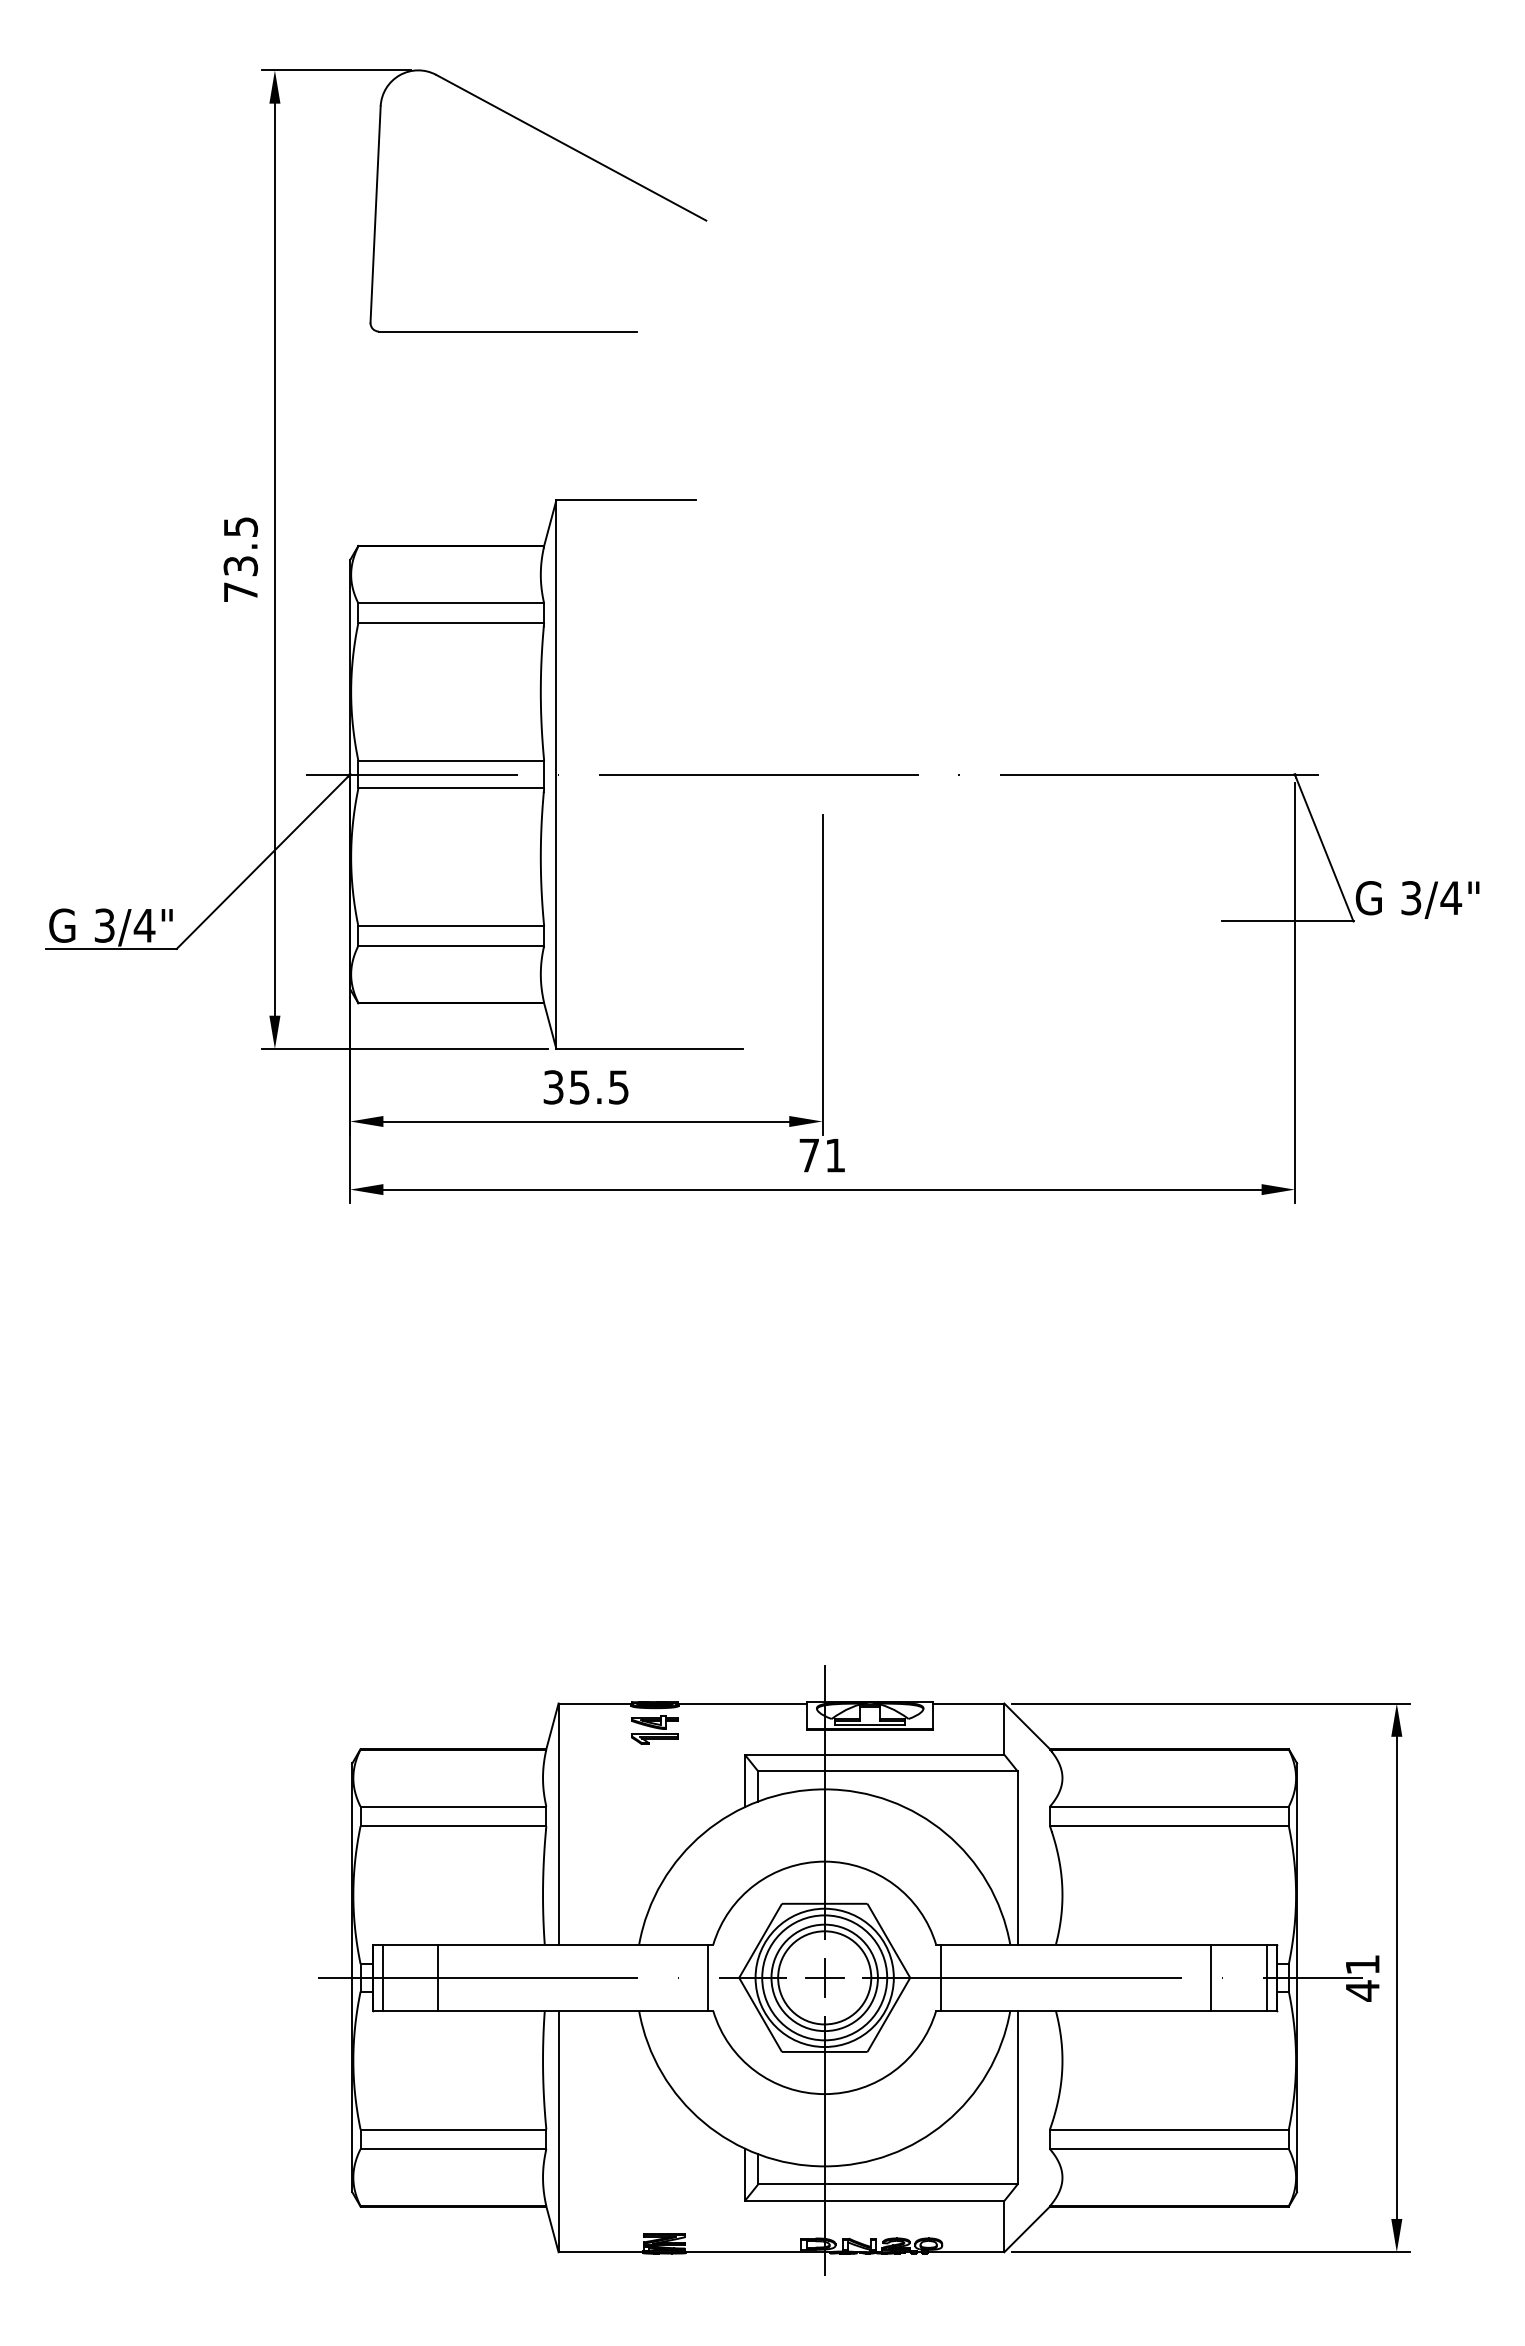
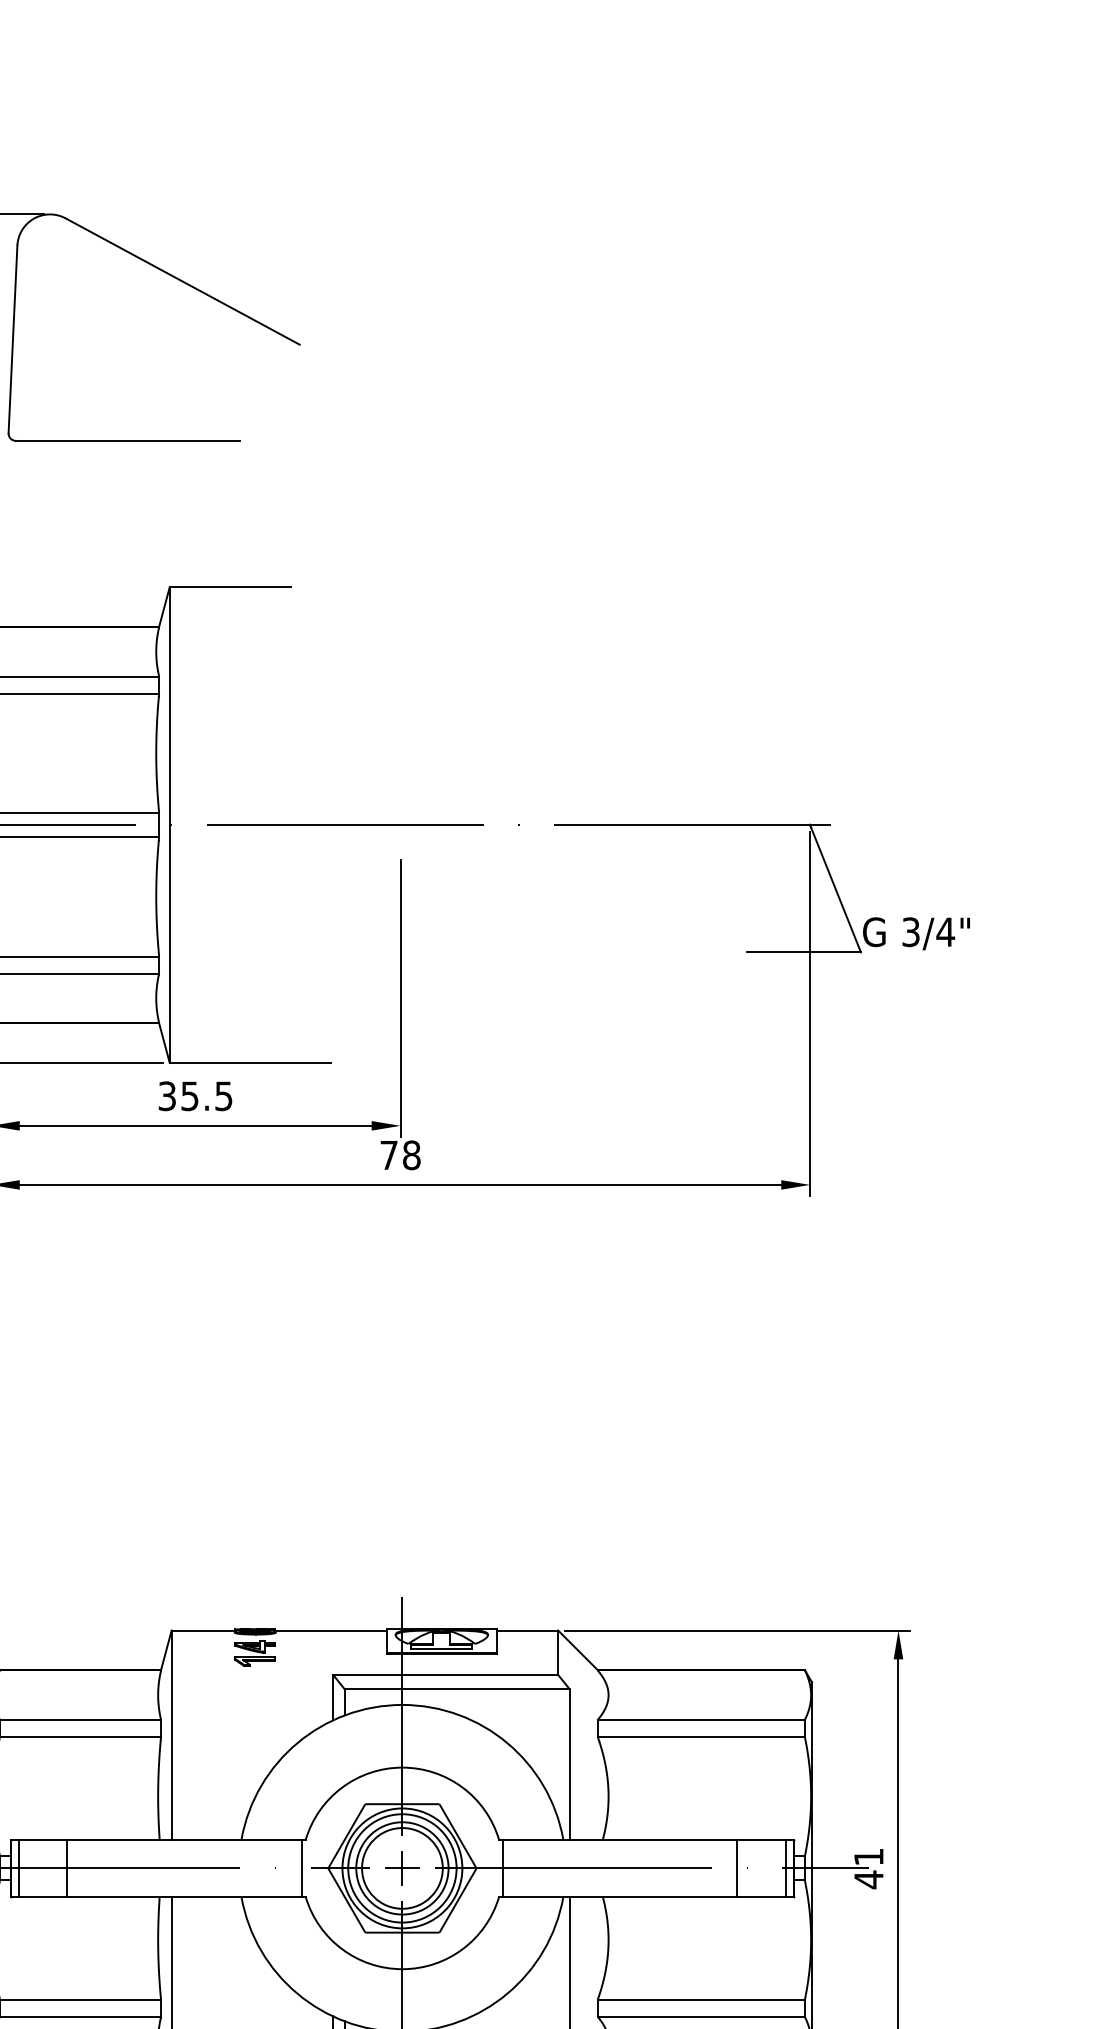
text: (835, 1155) -> (411, 1155), 71 -> 78

